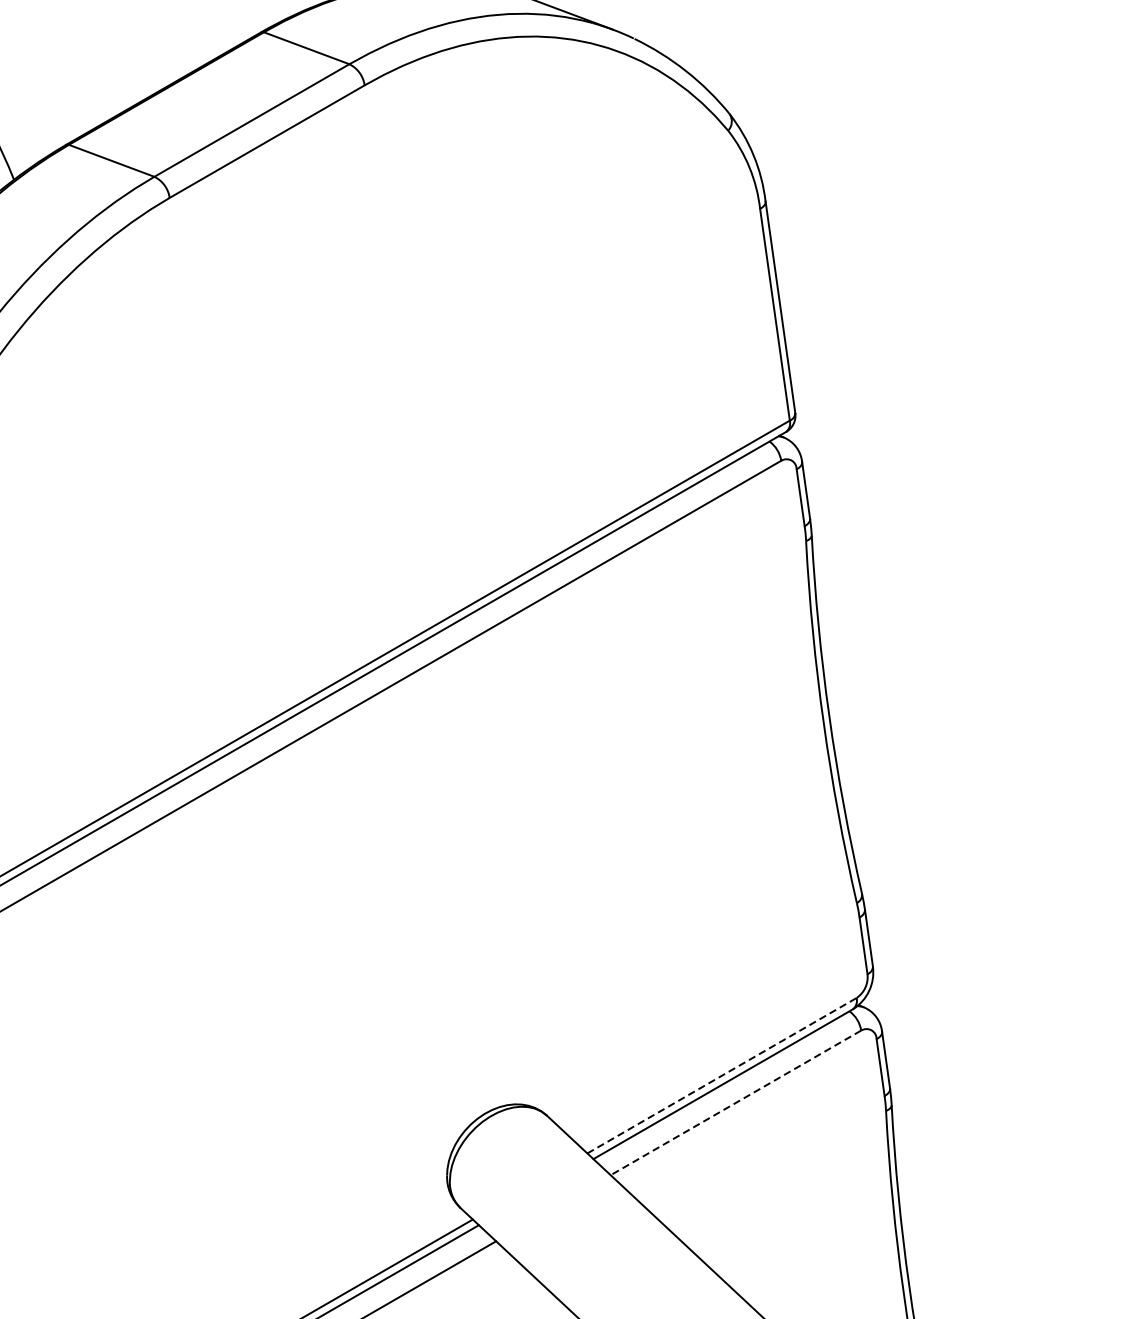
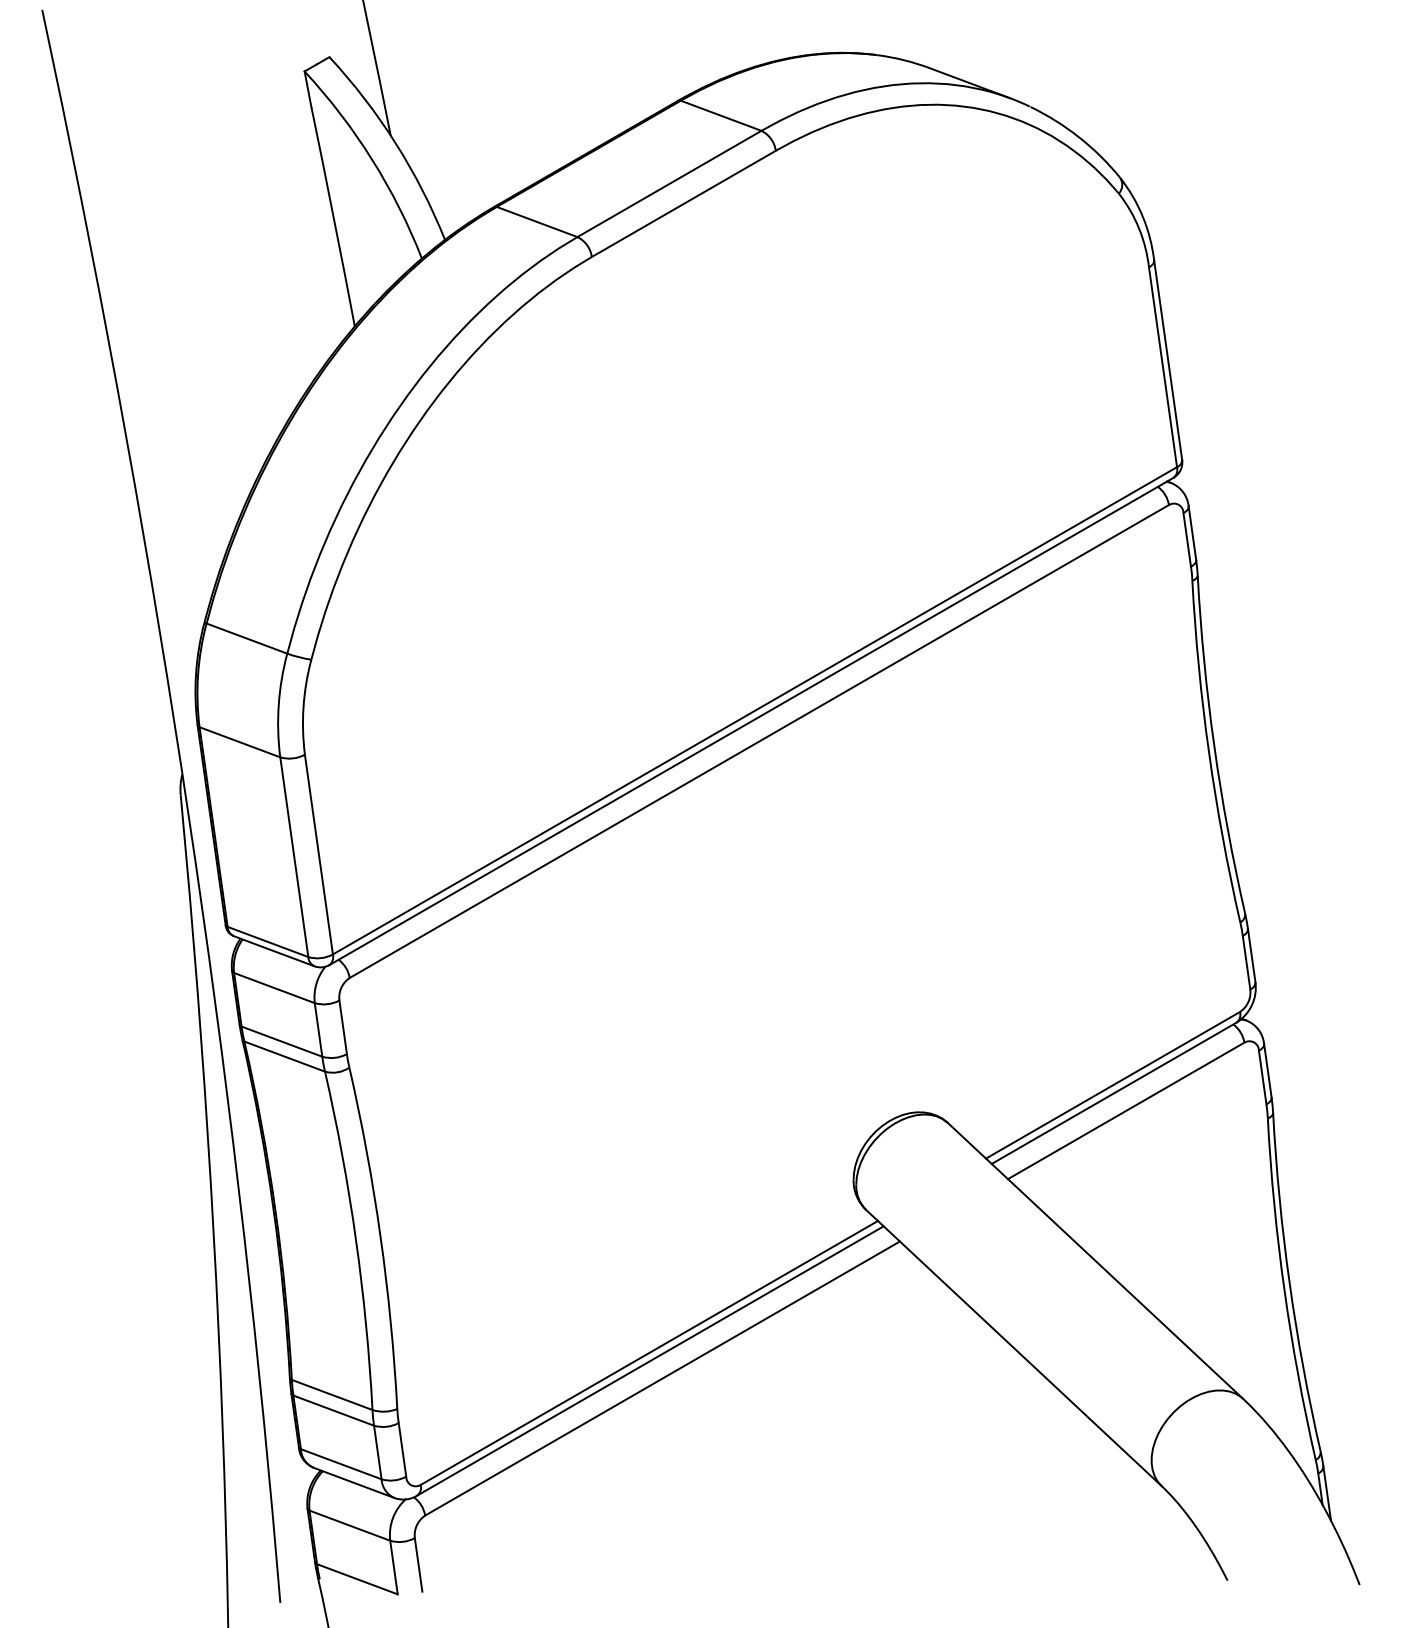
line: (722, 1075) -> (1113, 1085), dashed -> solid
line: (735, 1103) -> (1125, 1111), dashed -> solid

